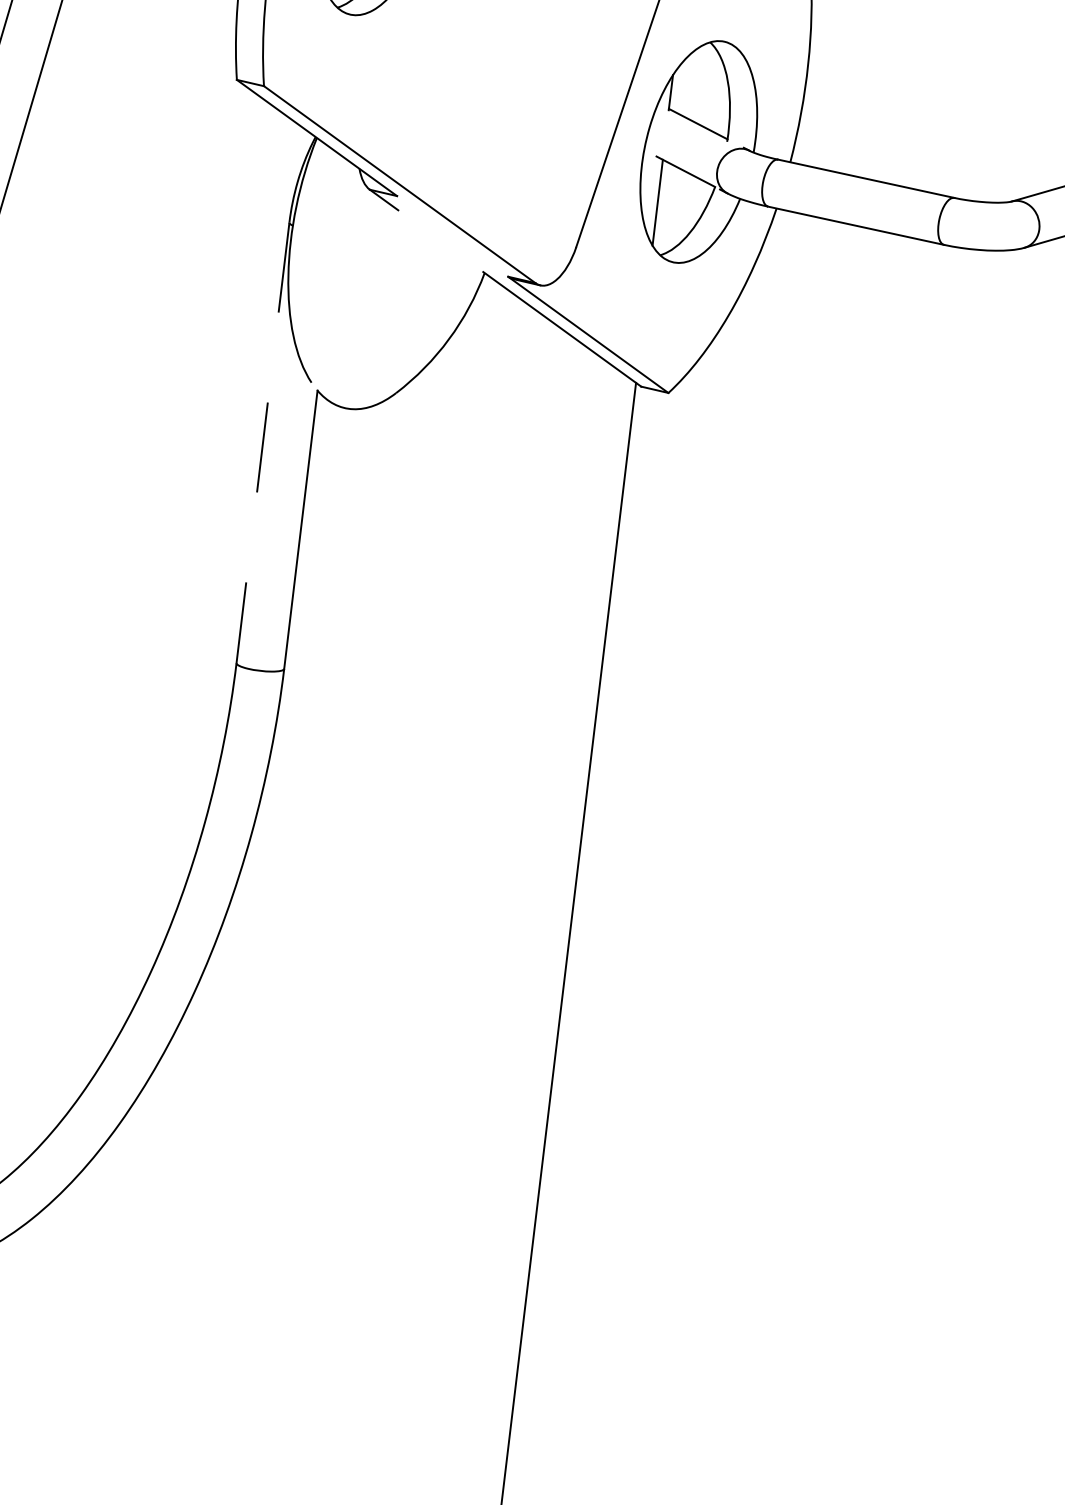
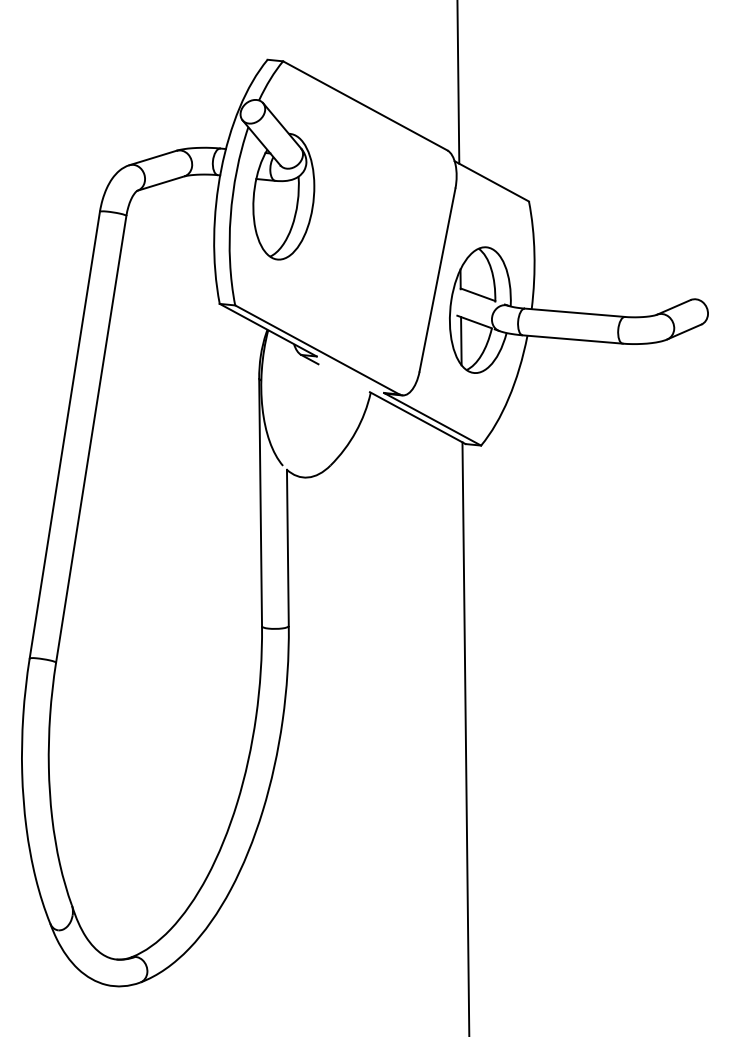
line: (262, 442) -> (260, 502), dashed -> solid

